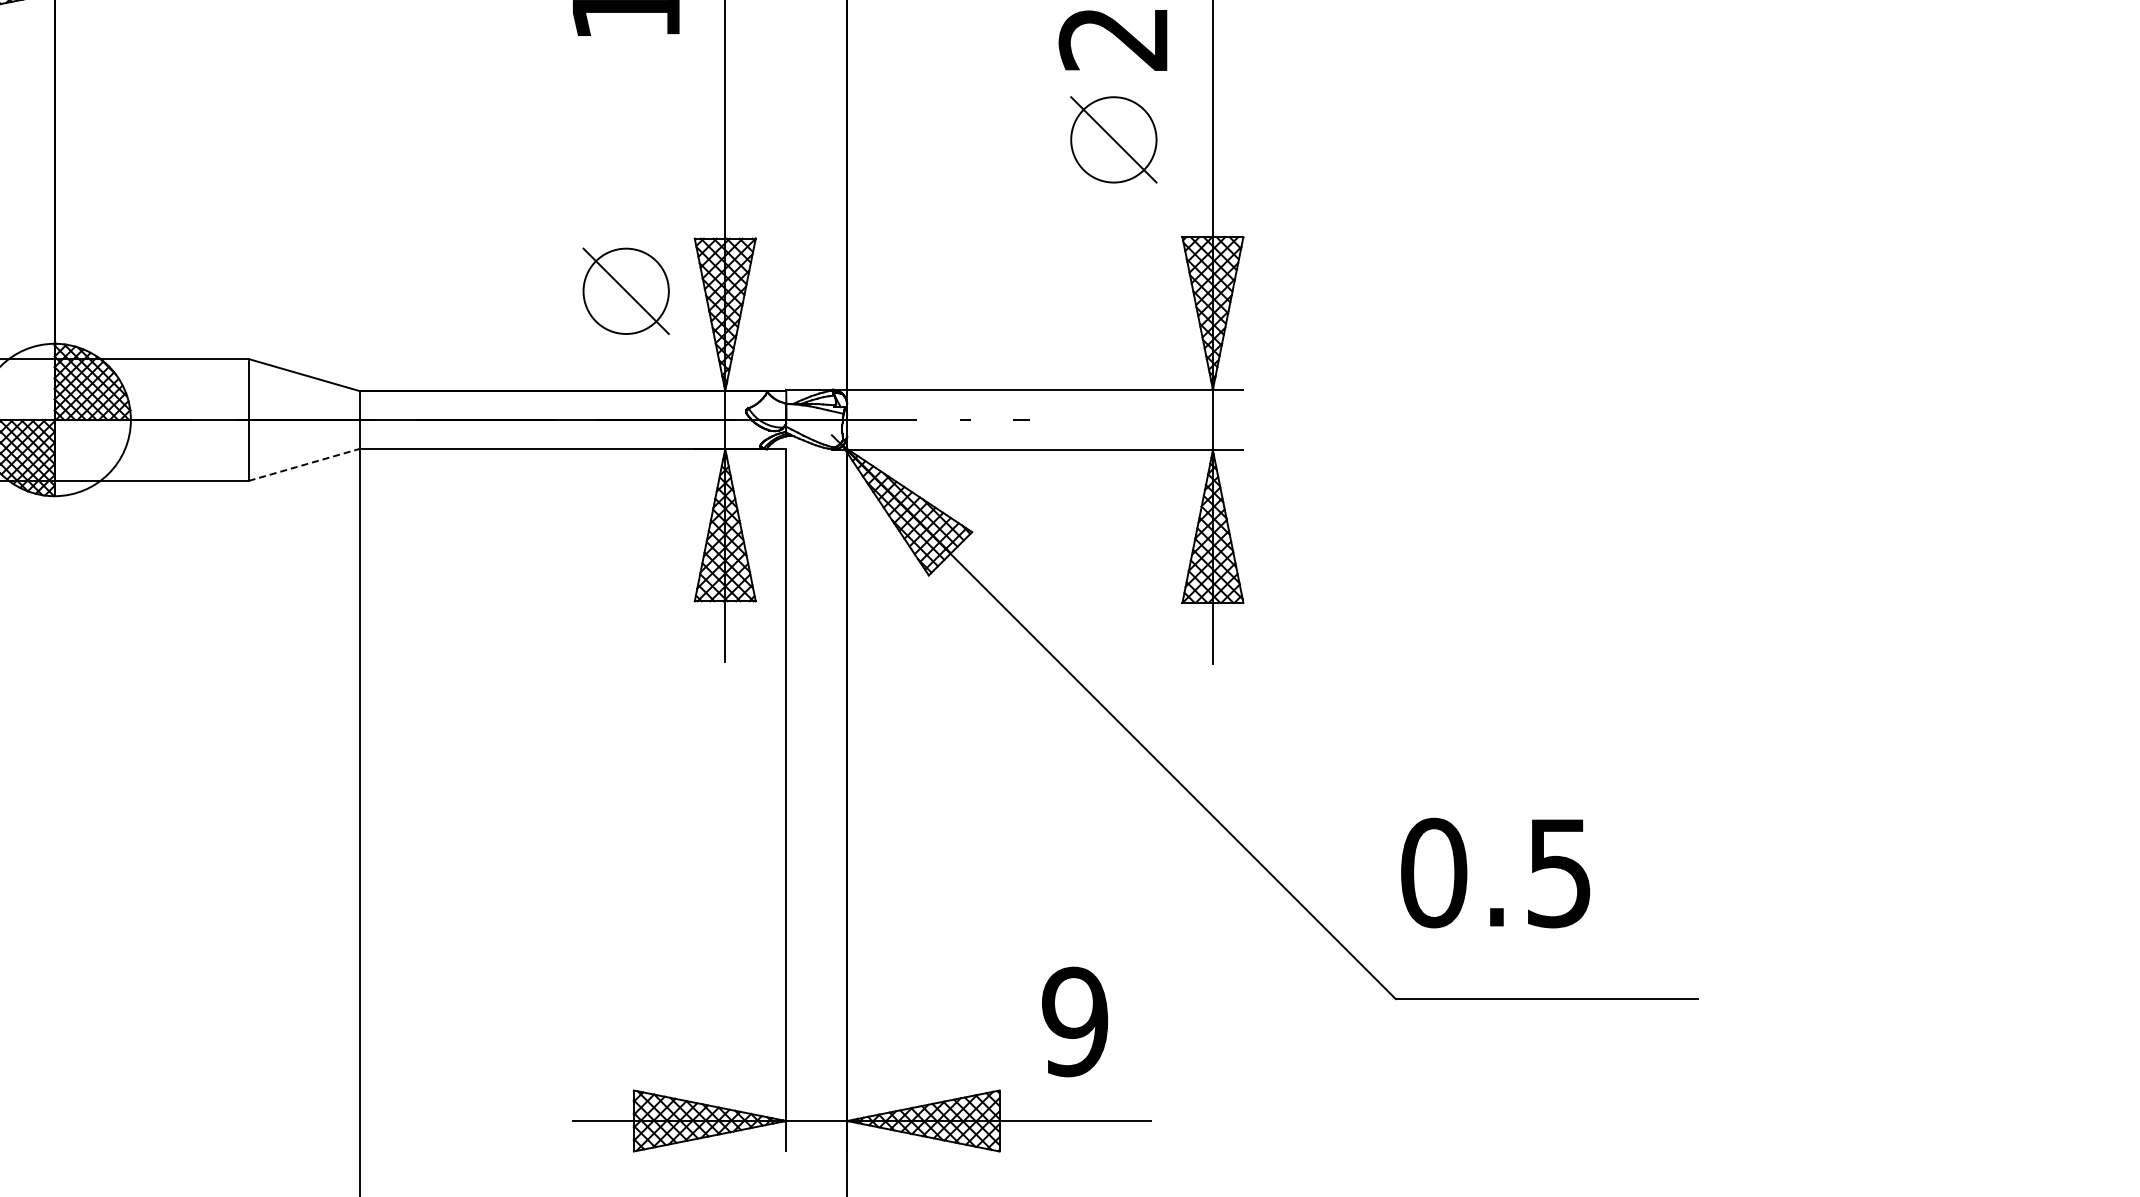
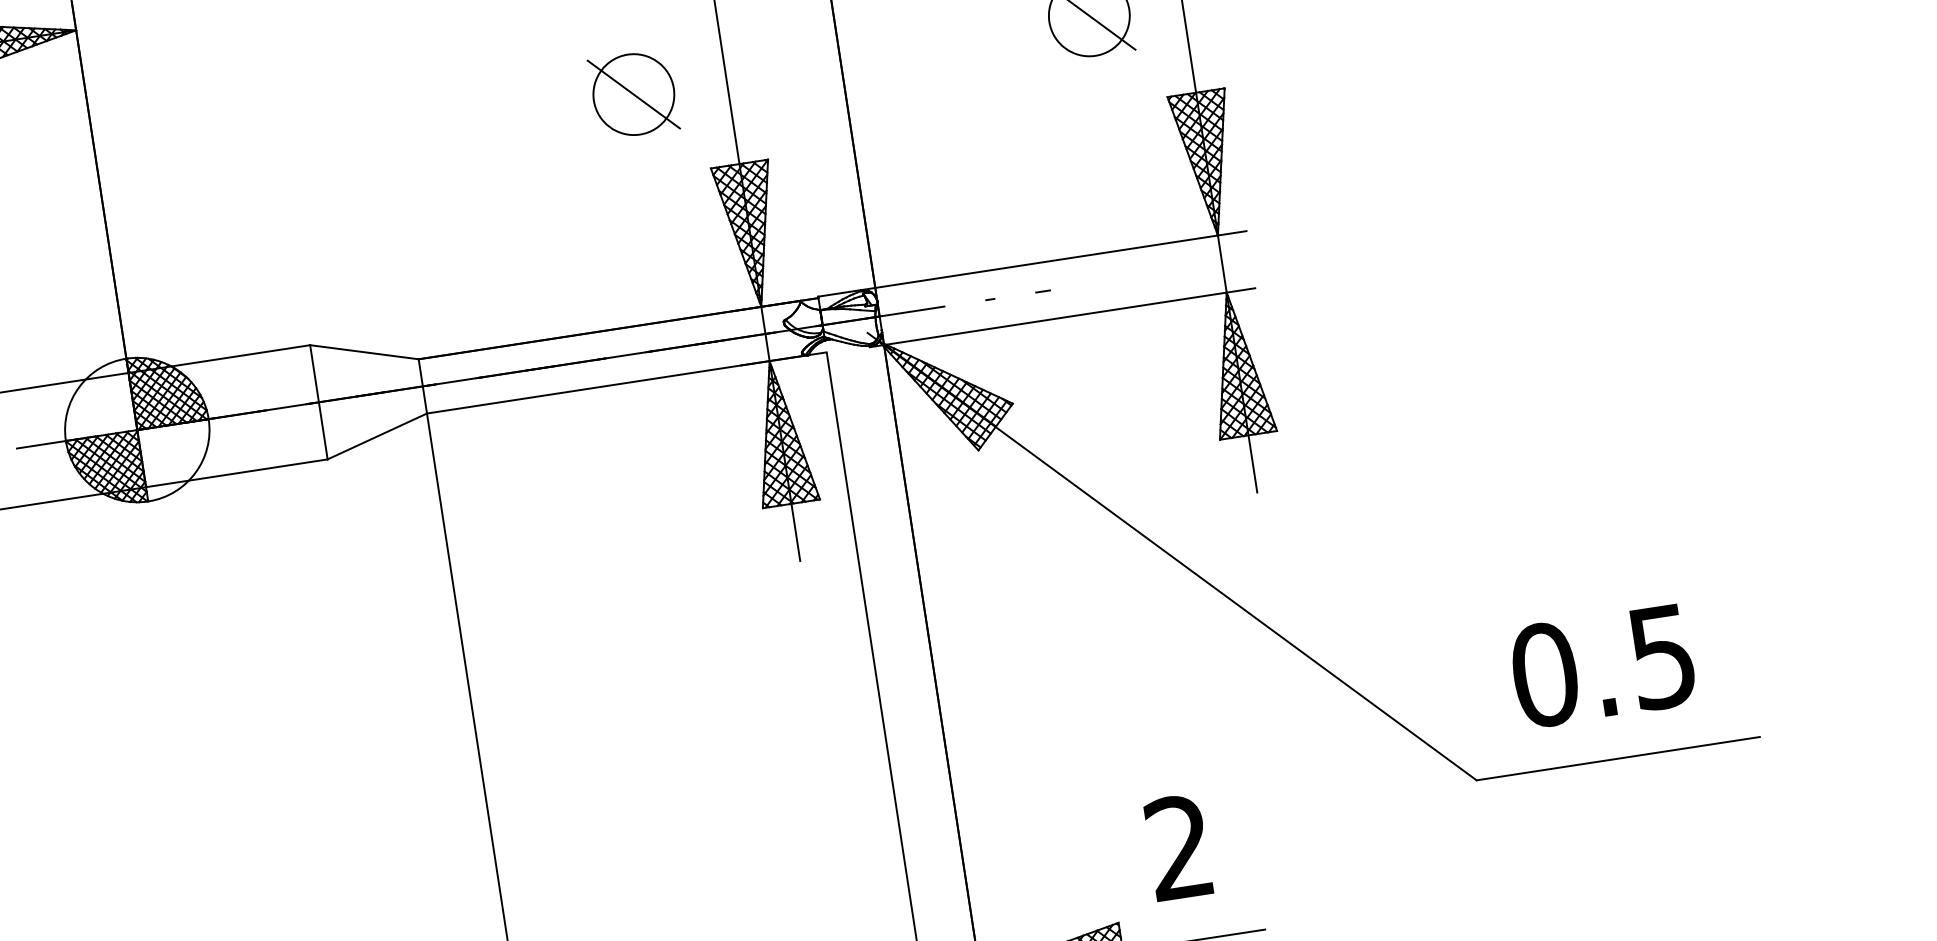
part: (625, 290) -> (633, 93), moved
line: (304, 464) -> (377, 435), dashed -> solid
text: (1495, 872) -> (1602, 665), moved
text: (1075, 1021) -> (1179, 847), 9 -> 2

